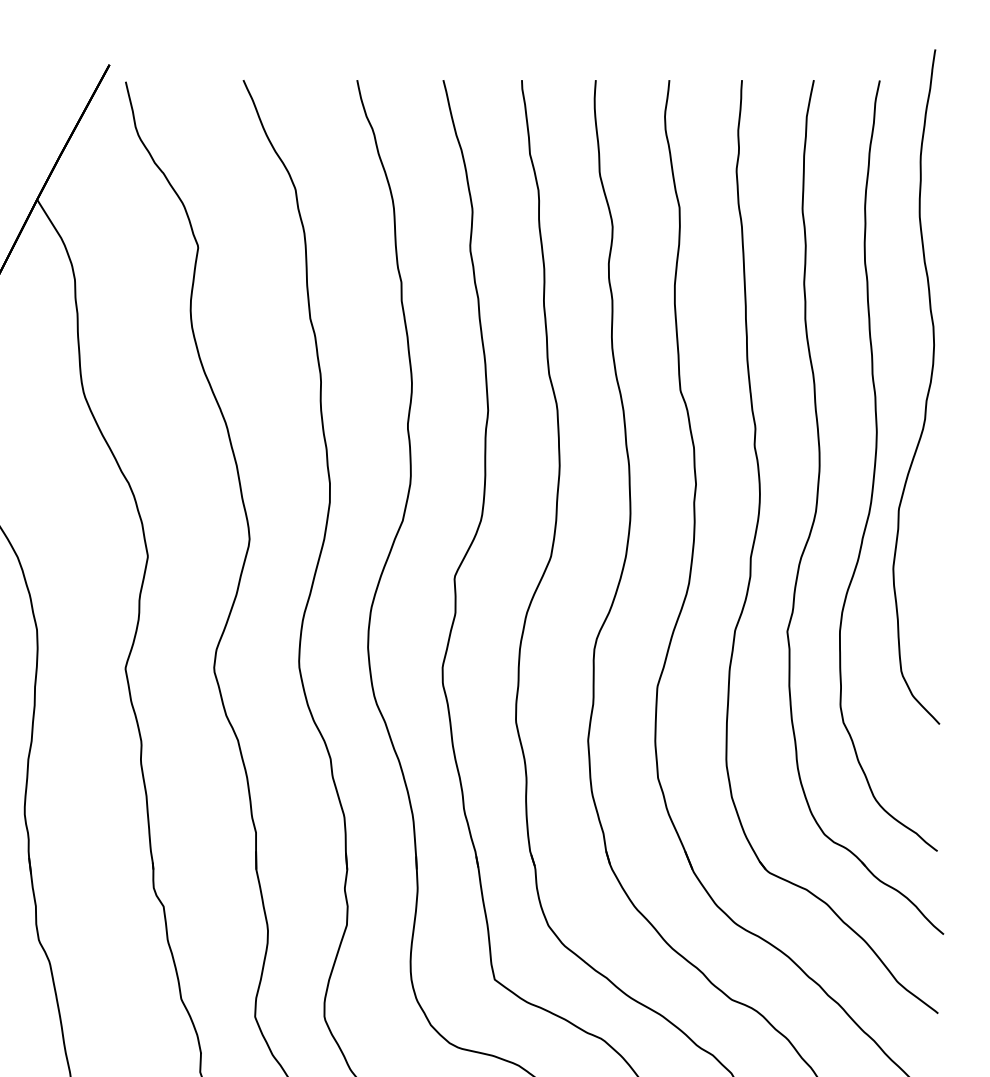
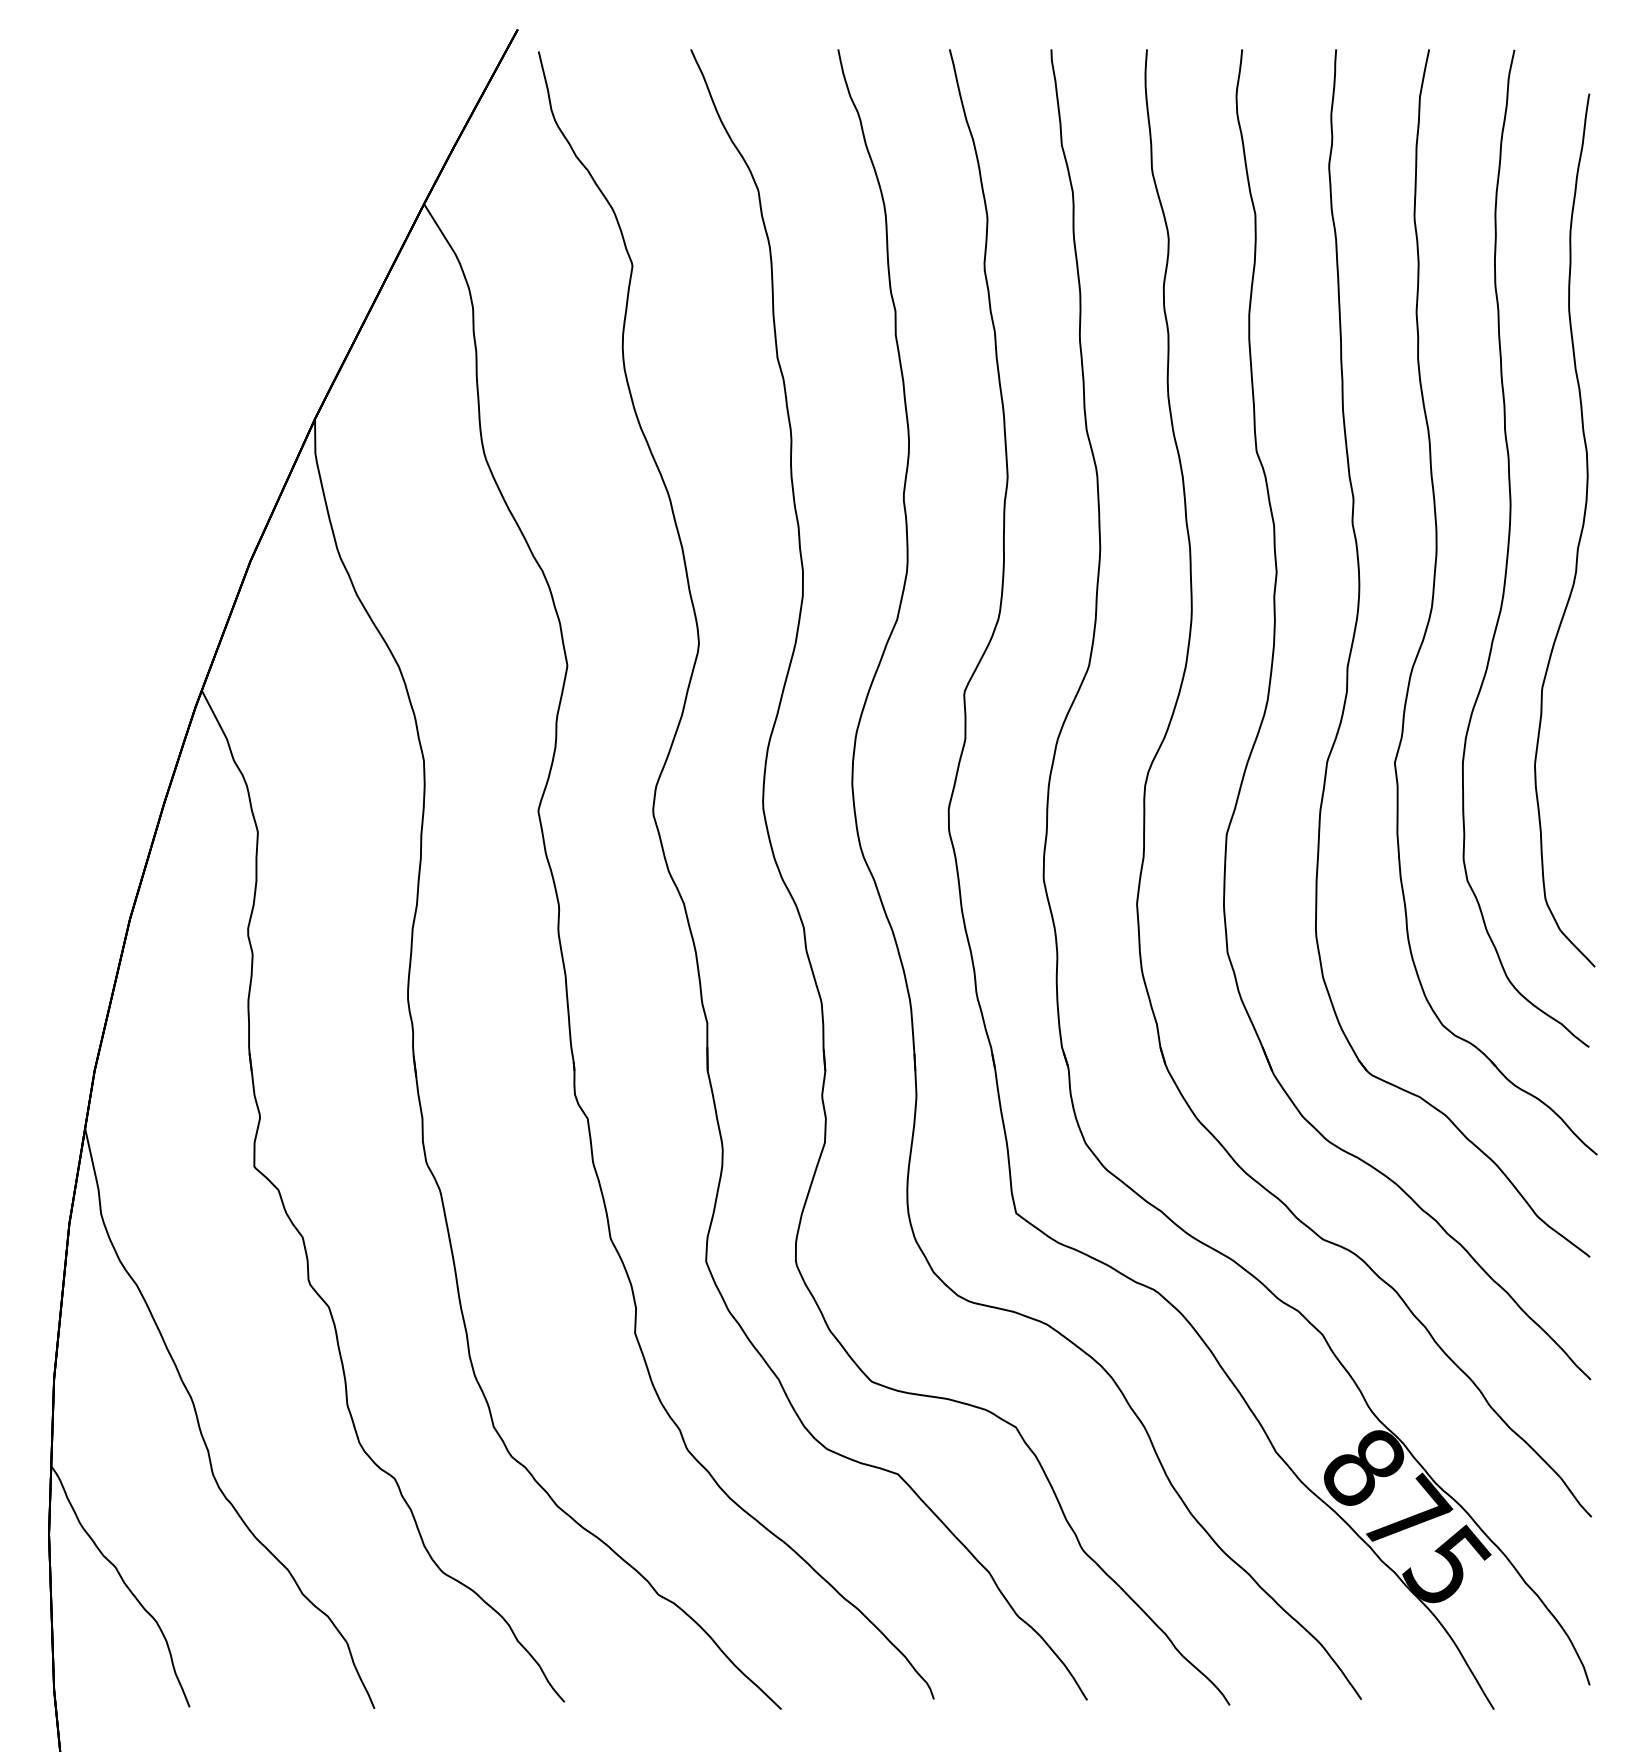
curve: (928, 388) -> (1580, 532), moved

